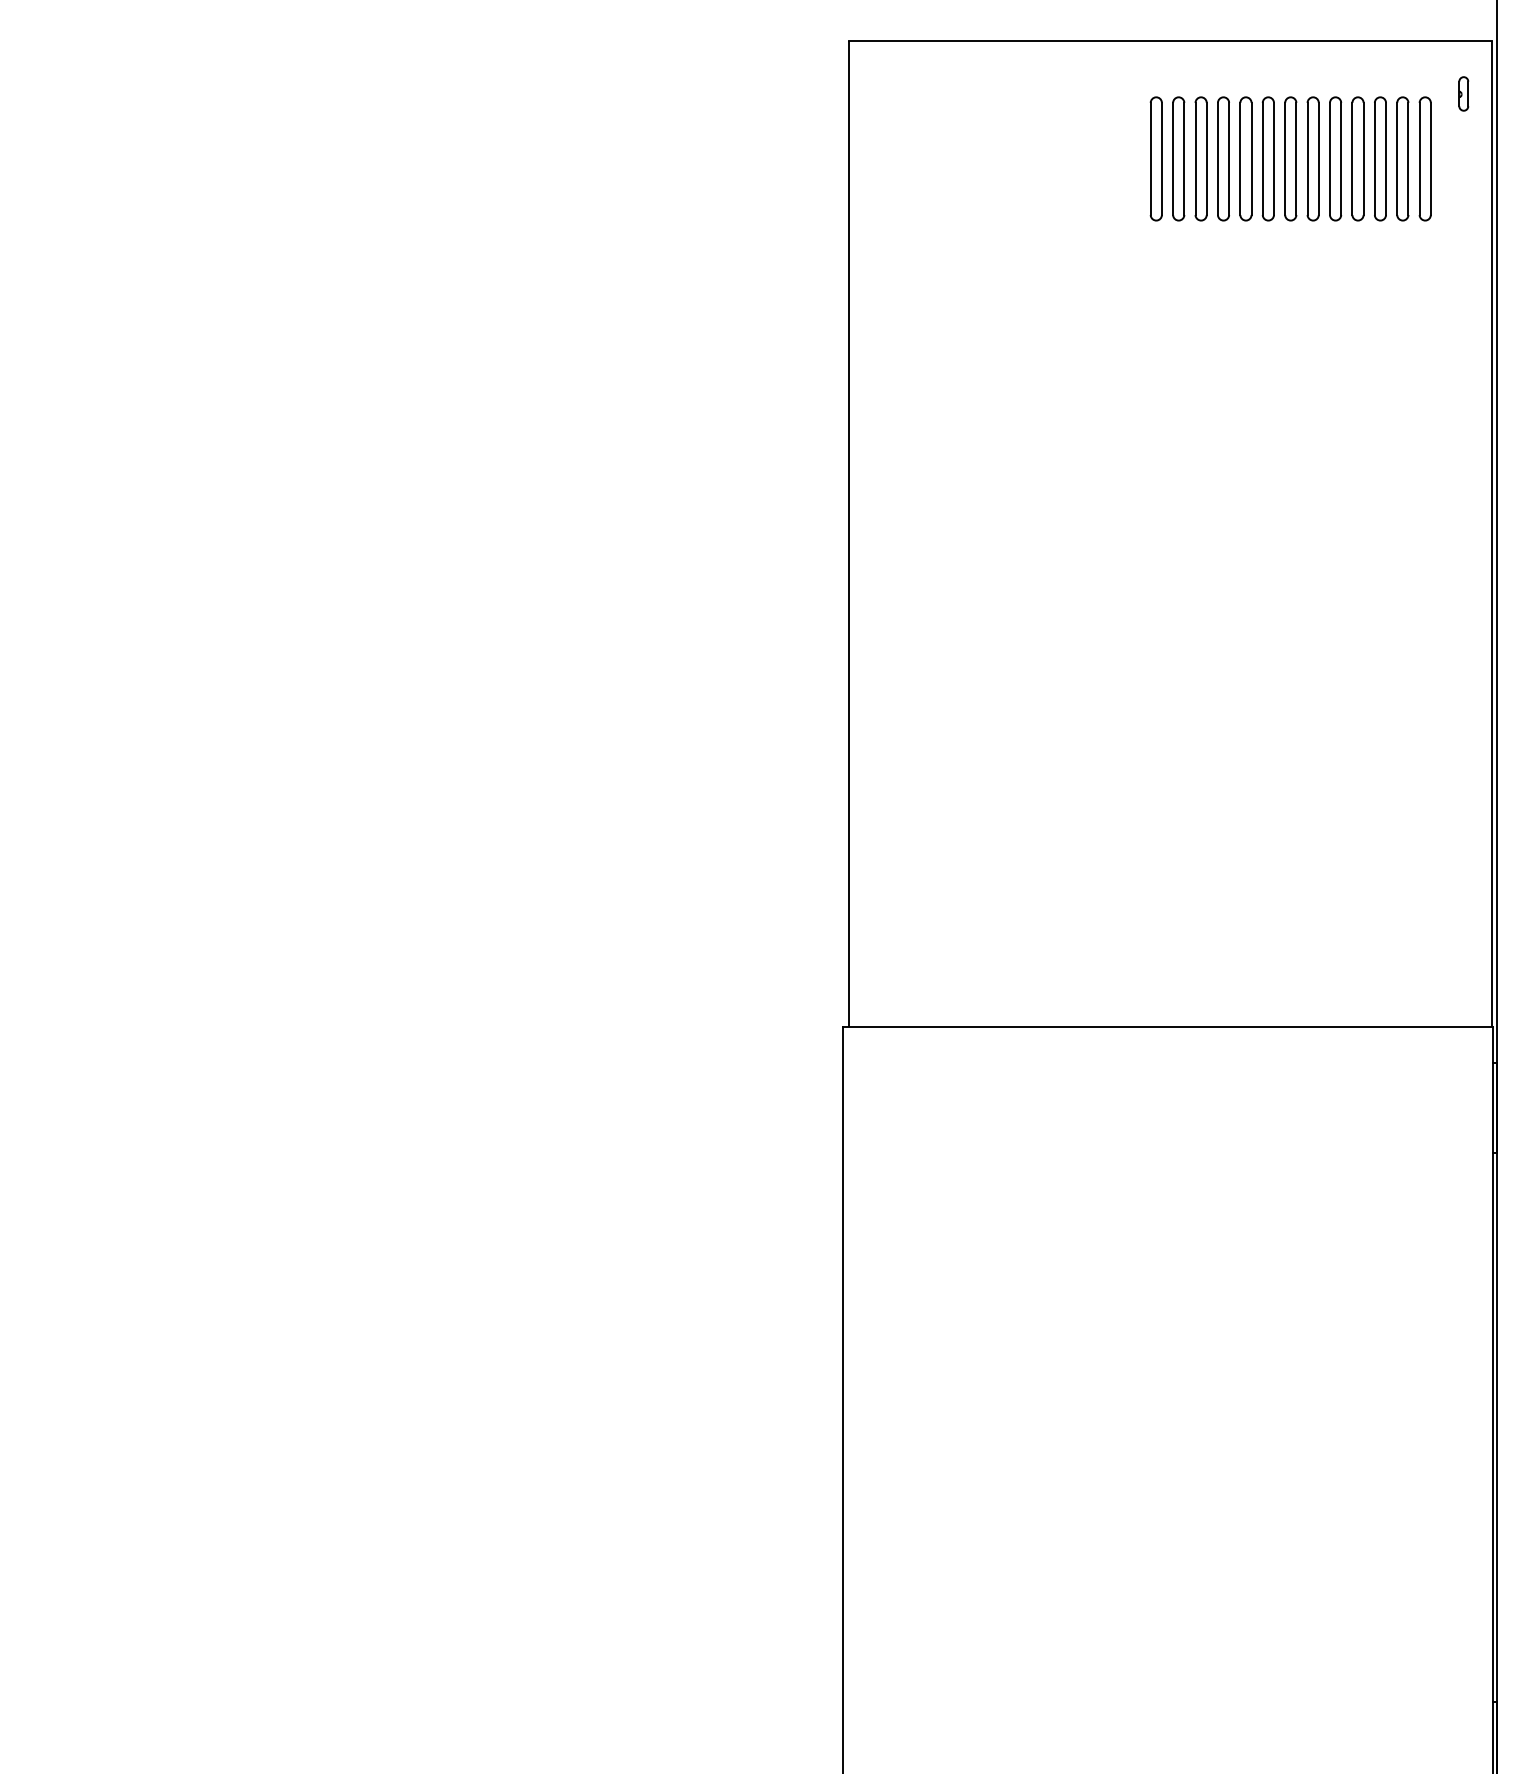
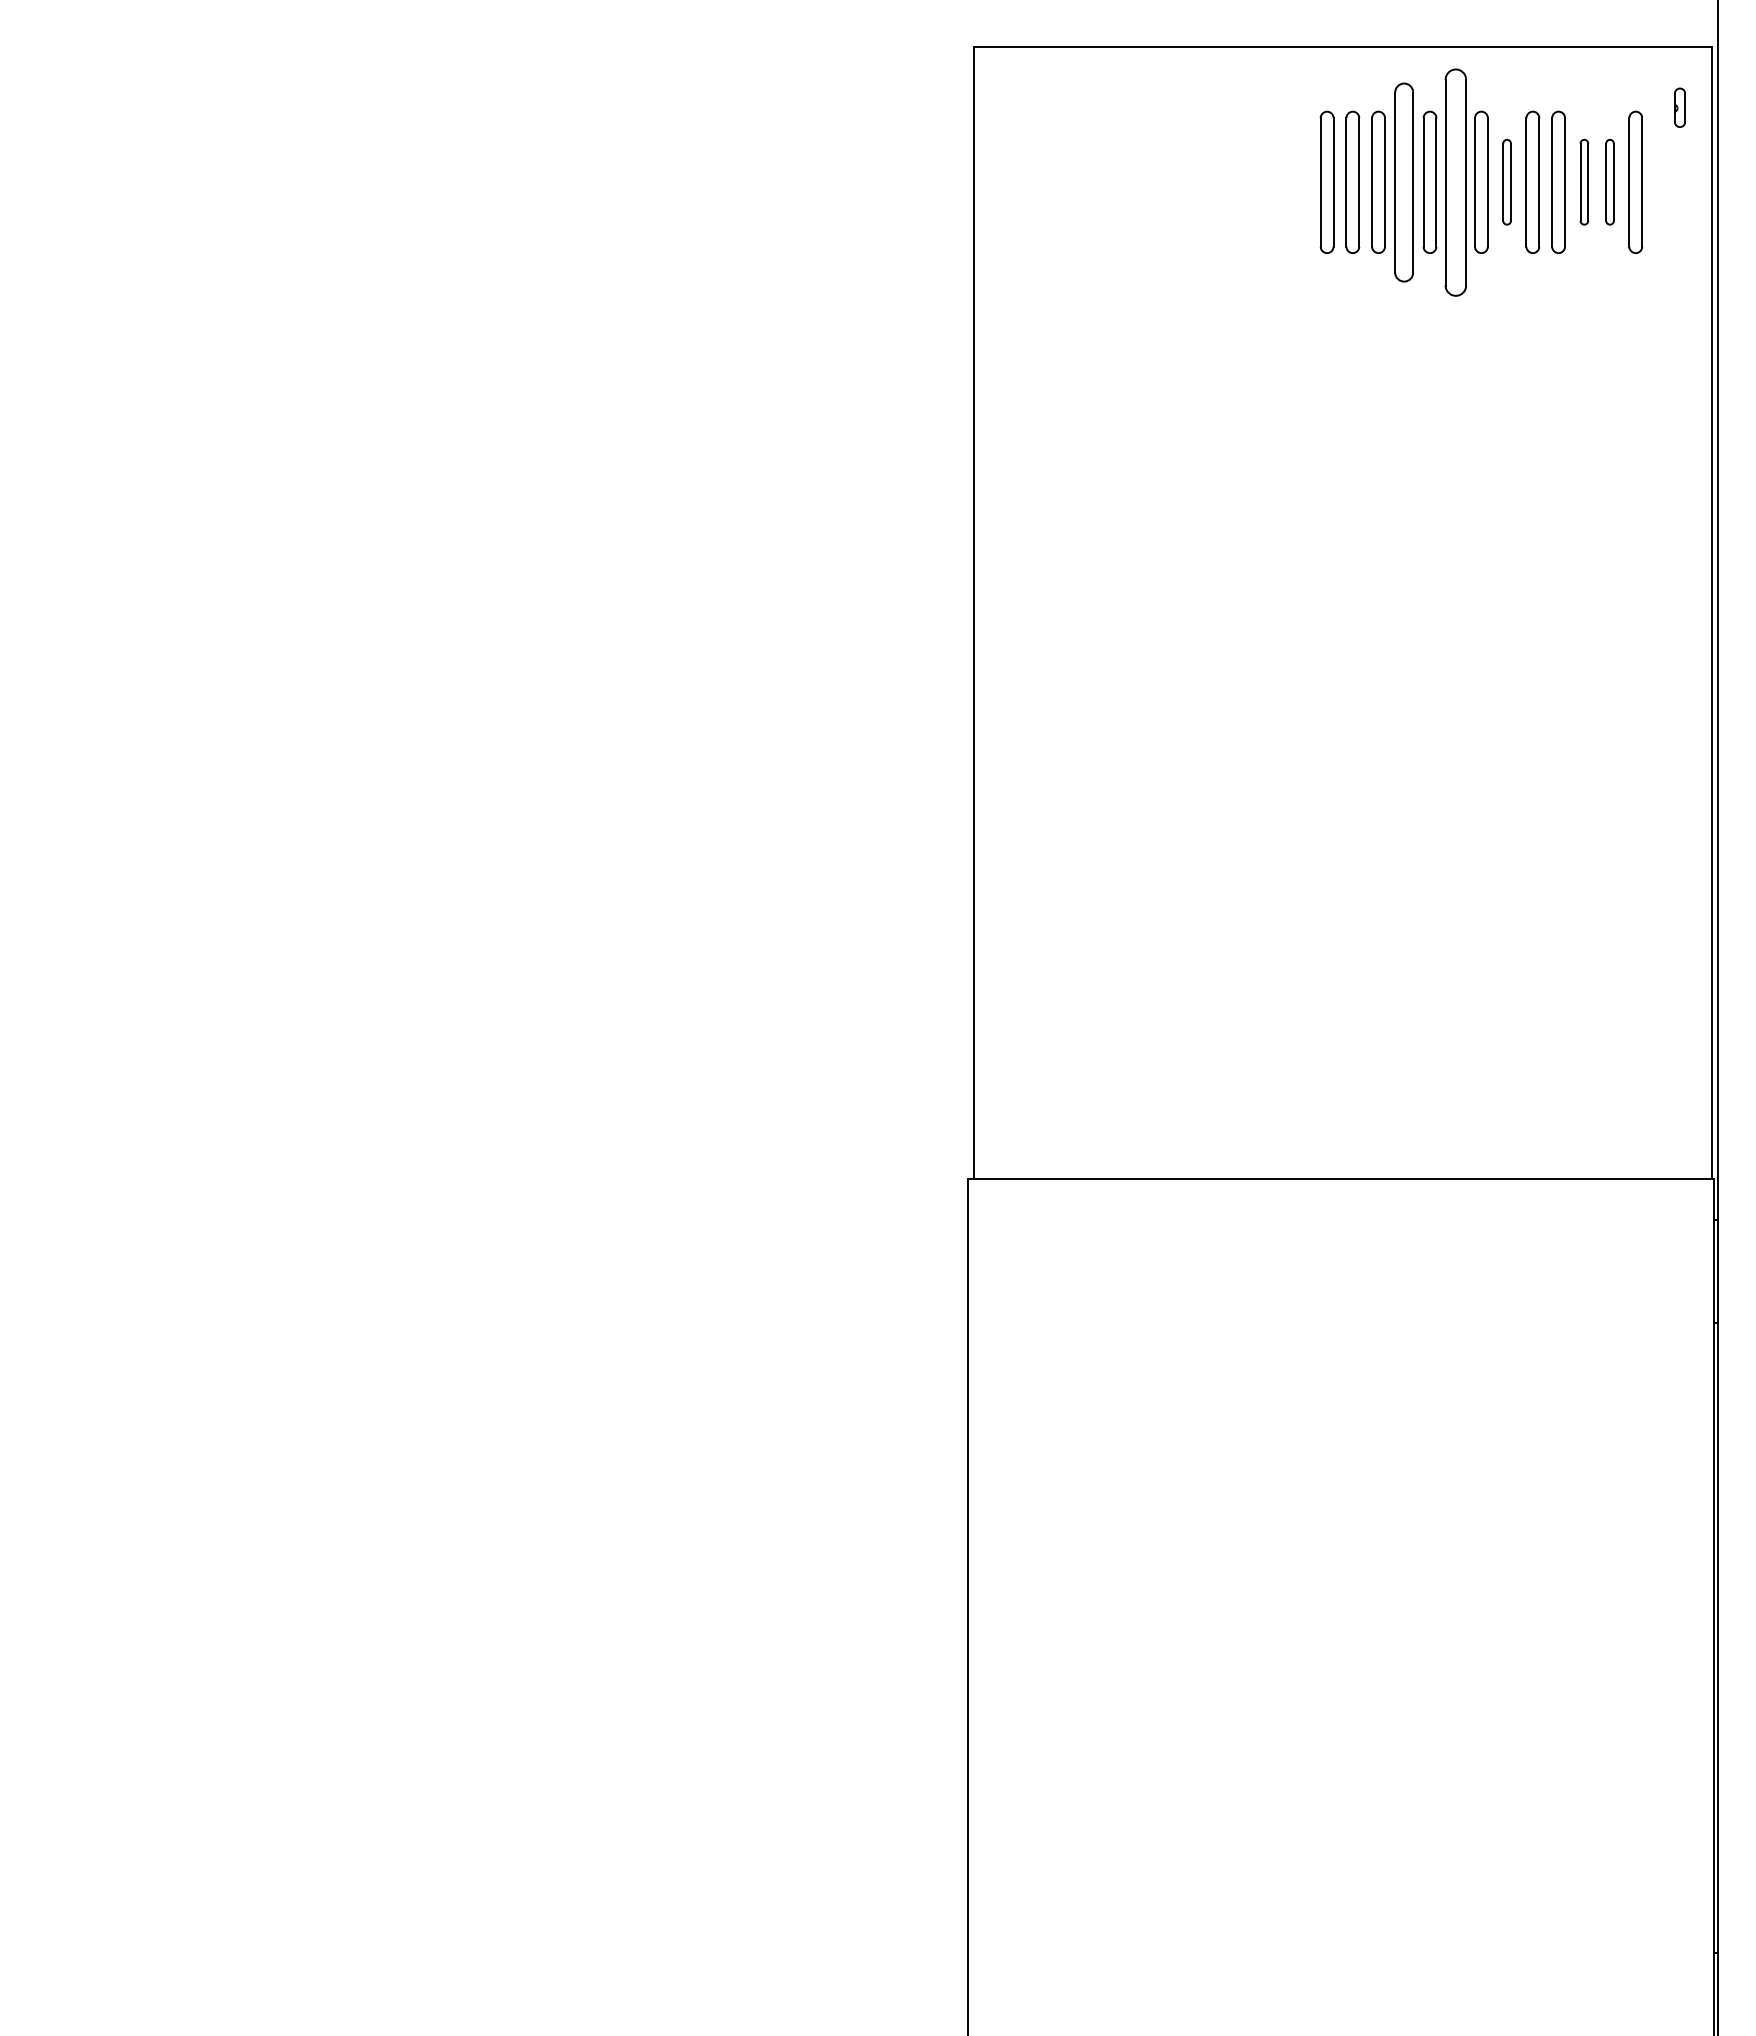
part: (1223, 158) -> (1404, 181), size x1.4
part: (1268, 158) -> (1455, 181), size x1.6
part: (1312, 158) -> (1506, 181), size x0.6
part: (1380, 158) -> (1584, 181), size x0.6
part: (1402, 158) -> (1609, 181), size x0.6

